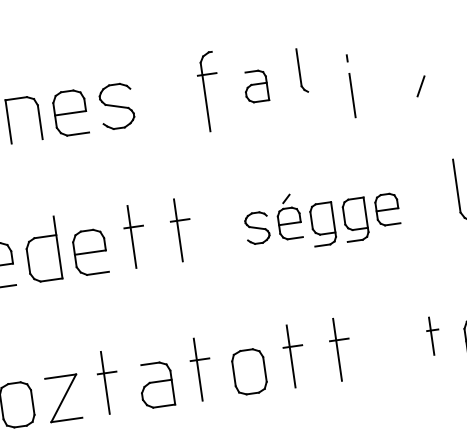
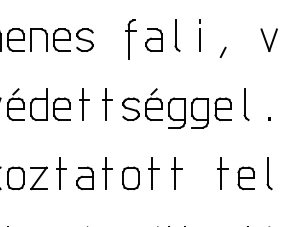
part: (302, 70) -> (177, 35), size x1.43
line: (419, 84) -> (222, 51), moved
part: (254, 85) -> (153, 39), size x1.43
line: (349, 86) -> (199, 35), moved
part: (321, 217) -> (176, 108), size x1.43
part: (432, 335) -> (222, 173), size x1.67

